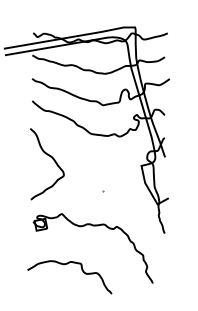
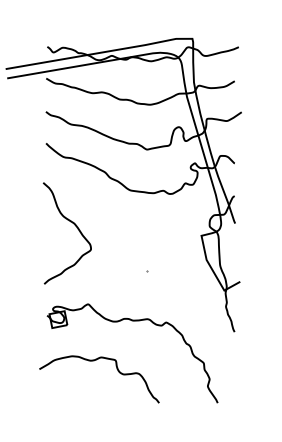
curve: (66, 264) -> (94, 361), moved

